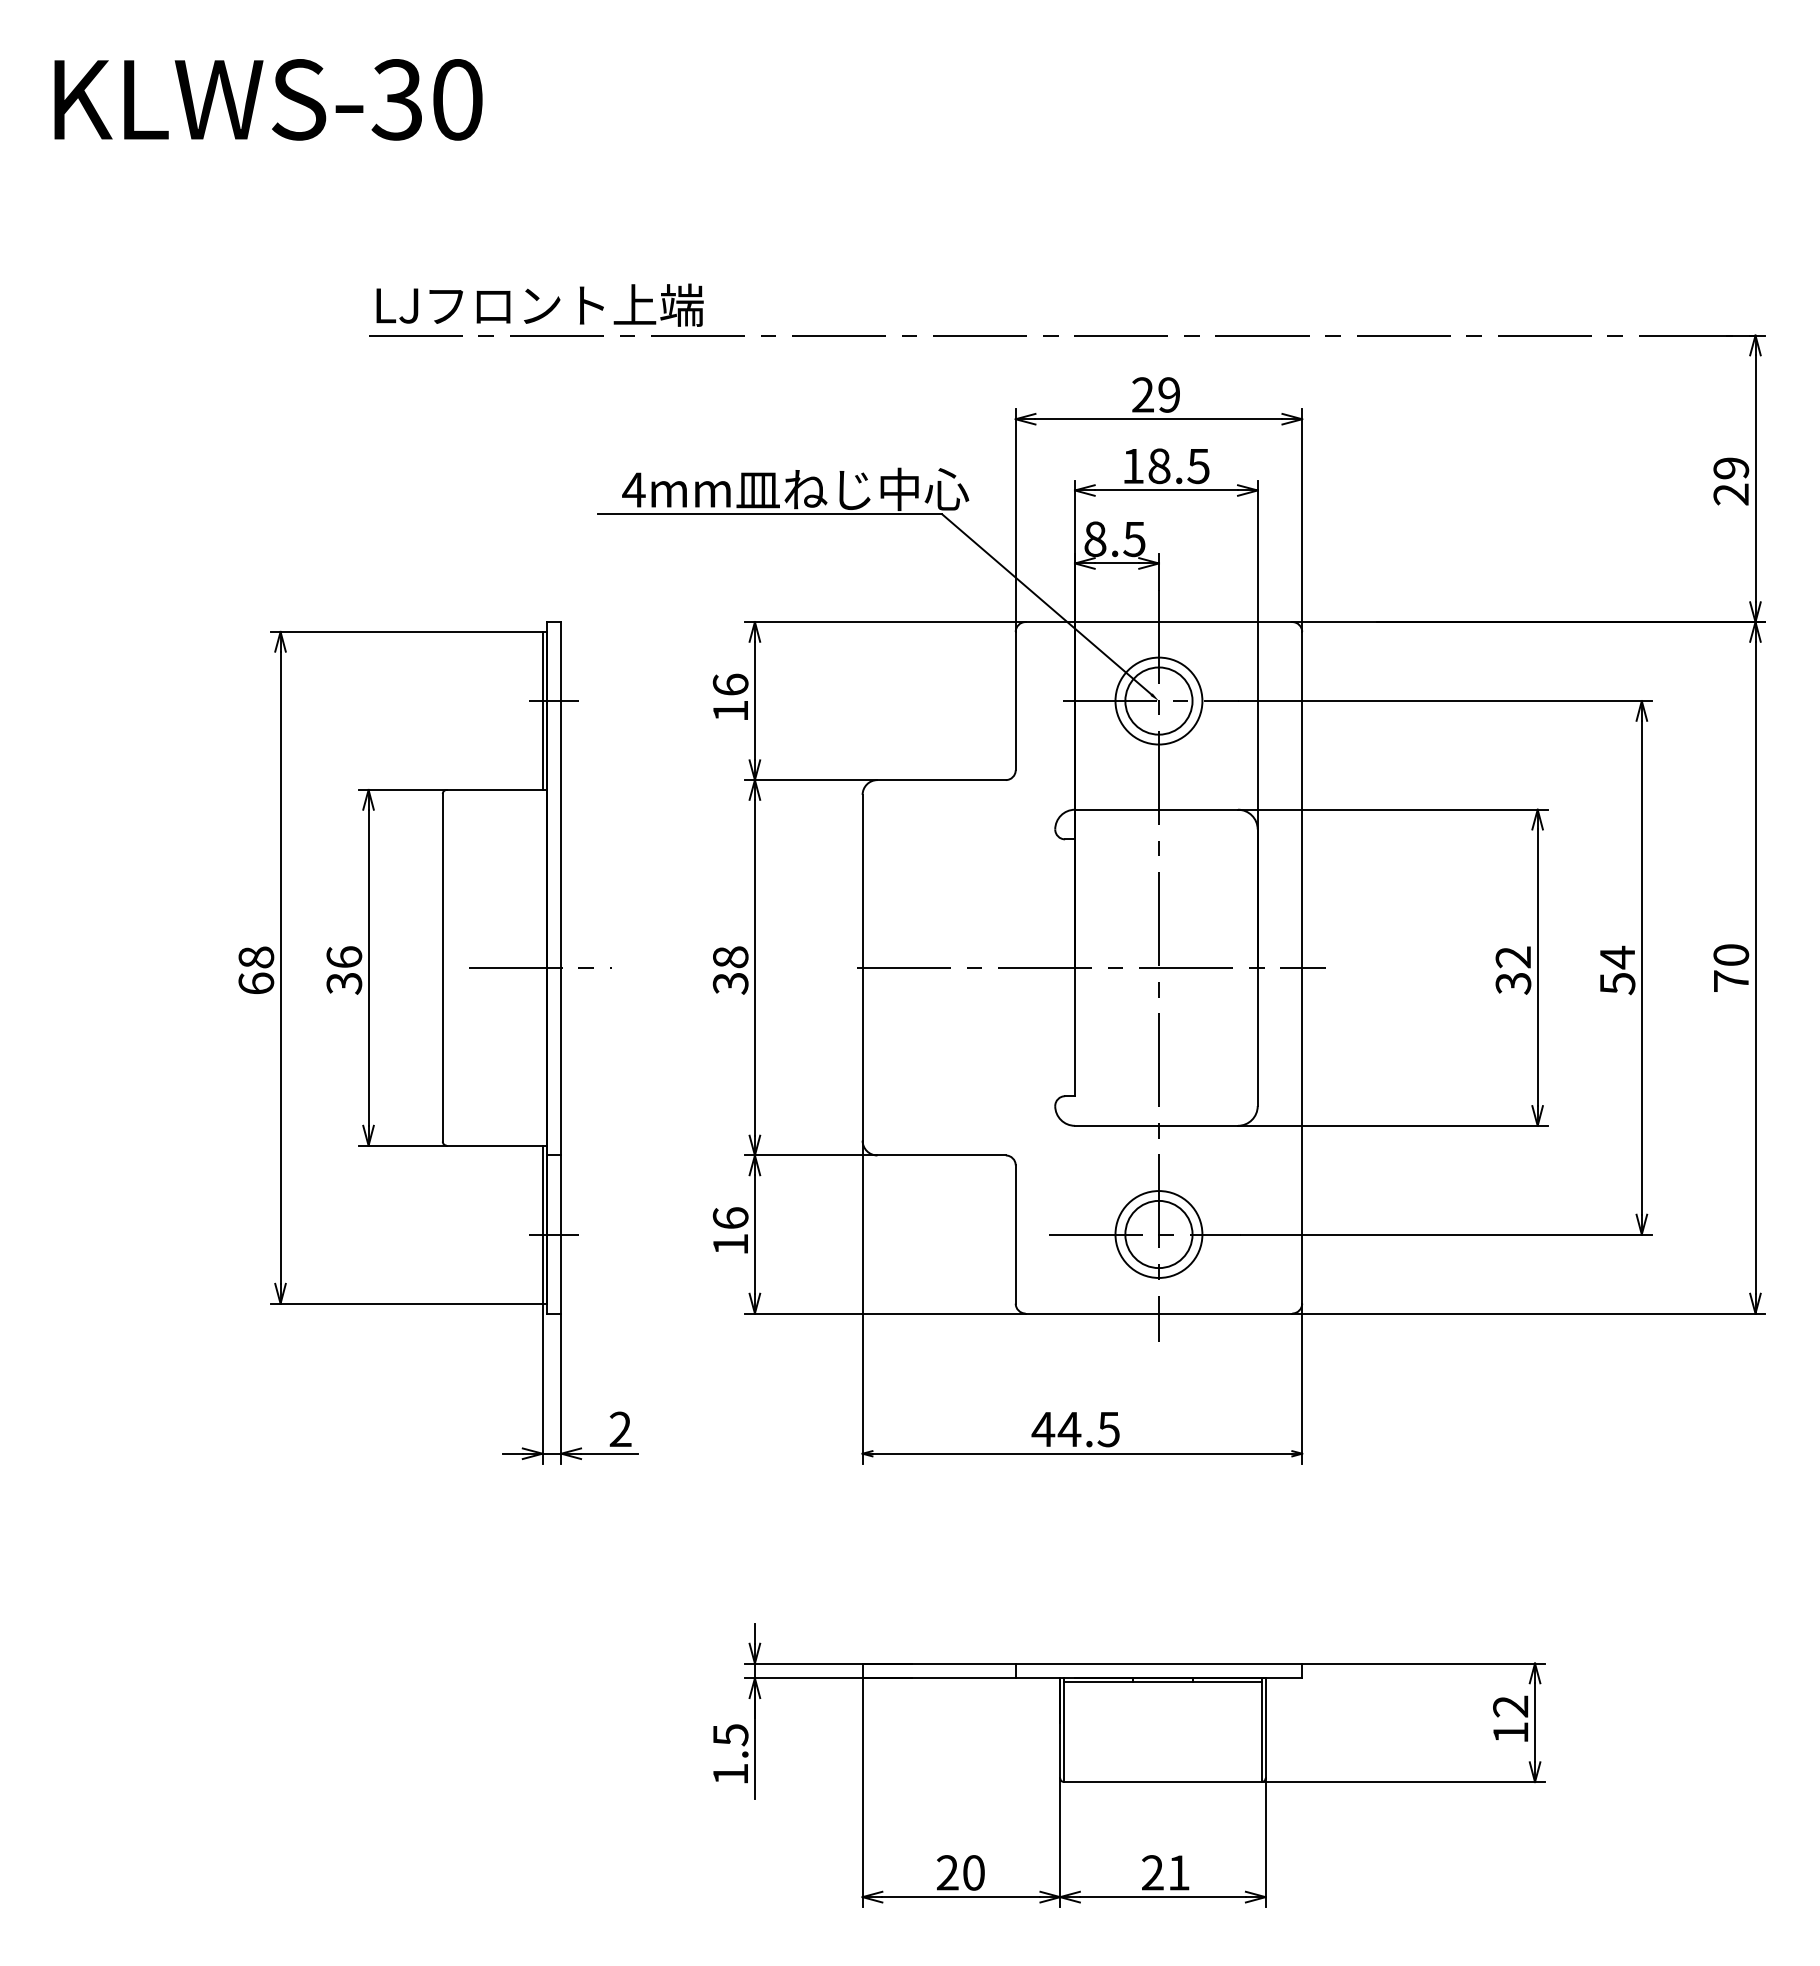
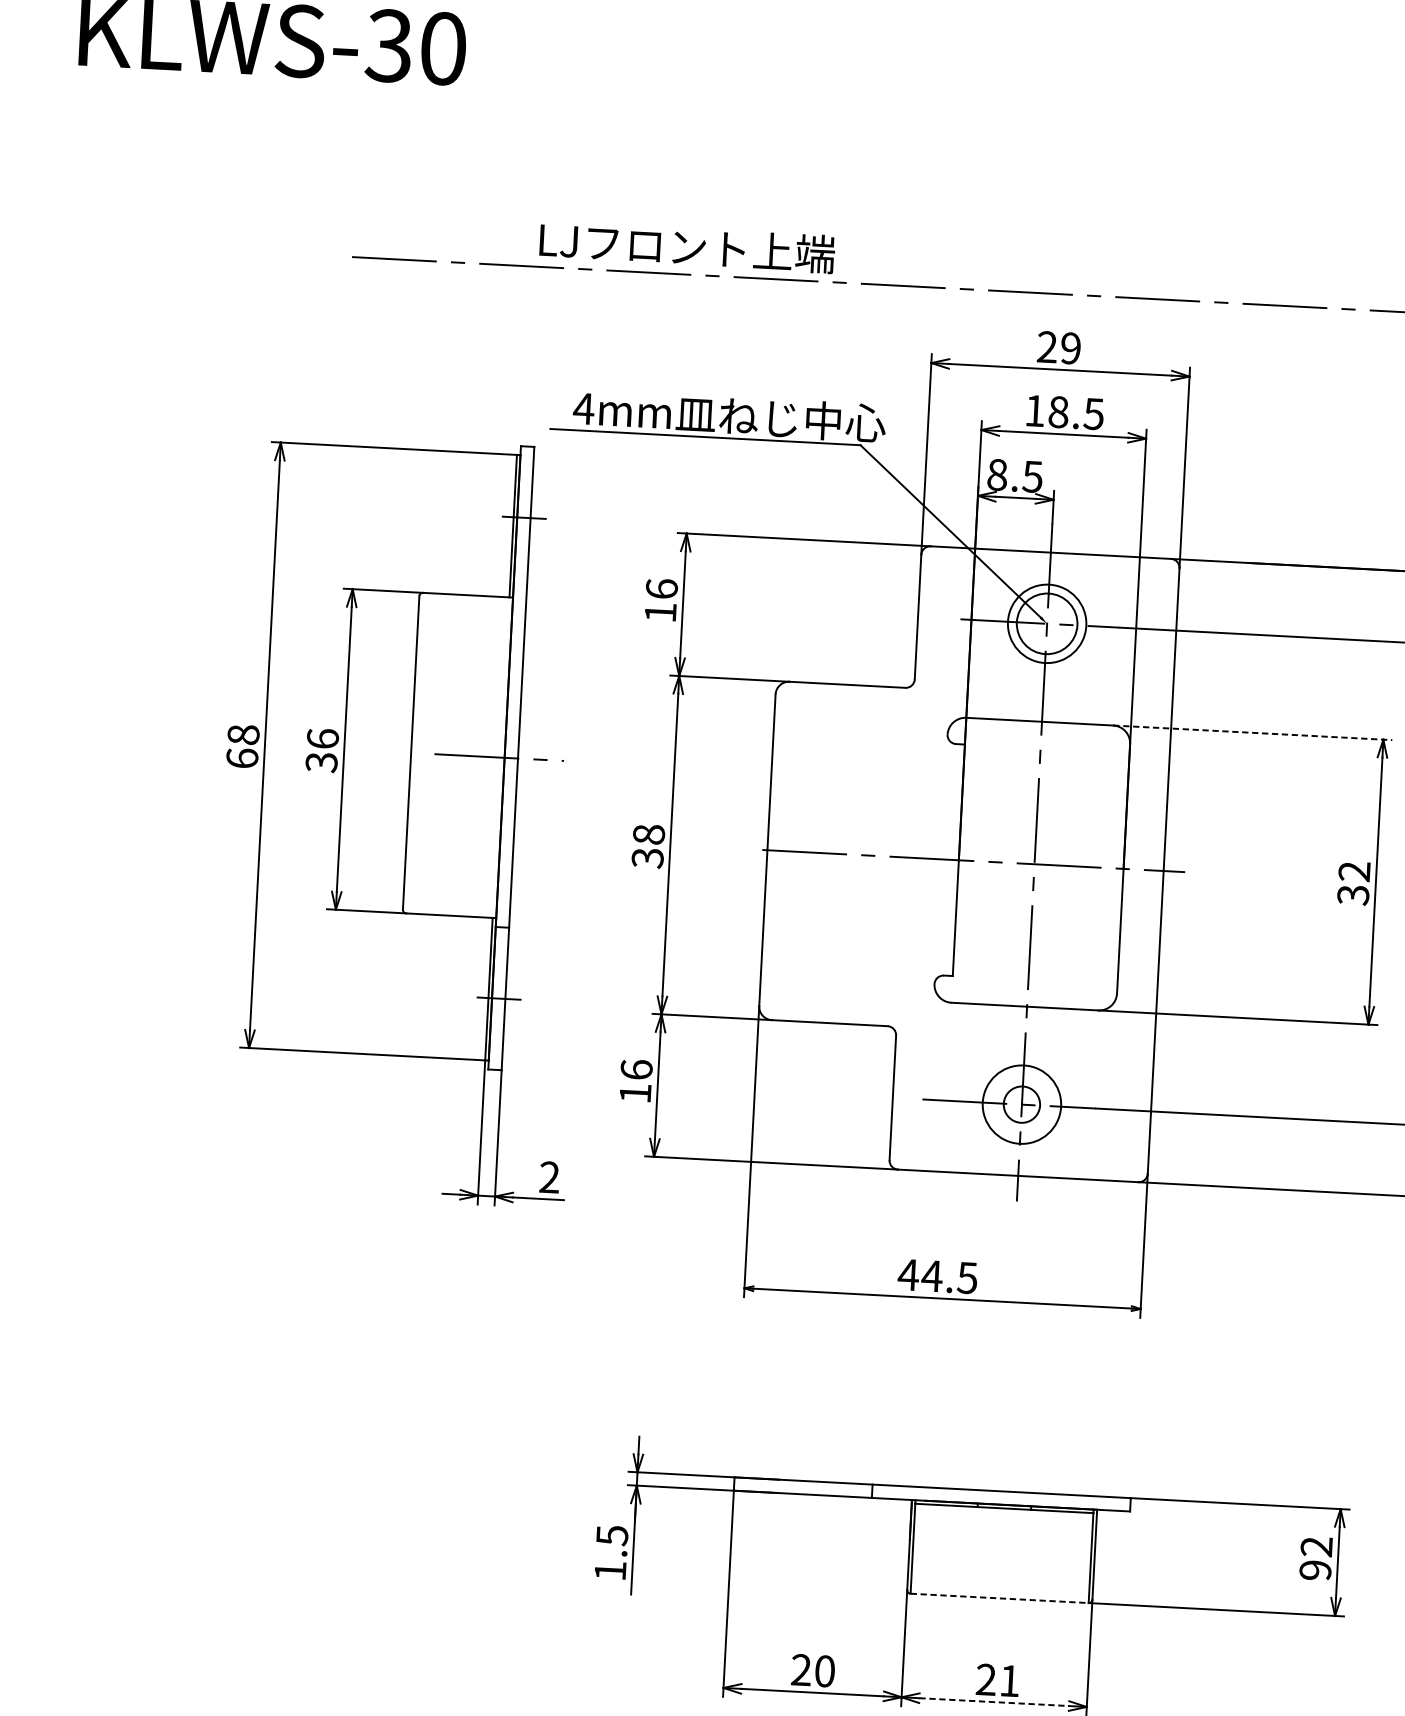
text: (539, 304) -> (686, 246), moved
line: (1392, 809) -> (1252, 732), solid -> dashed
part: (438, 1042) -> (403, 820), moved
circle: (1158, 1234) -> (1021, 1104), size x0.6
text: (1510, 1732) -> (1315, 1570), 12 -> 92
line: (1162, 1782) -> (999, 1598), solid -> dashed
line: (1162, 1897) -> (993, 1702), solid -> dashed

